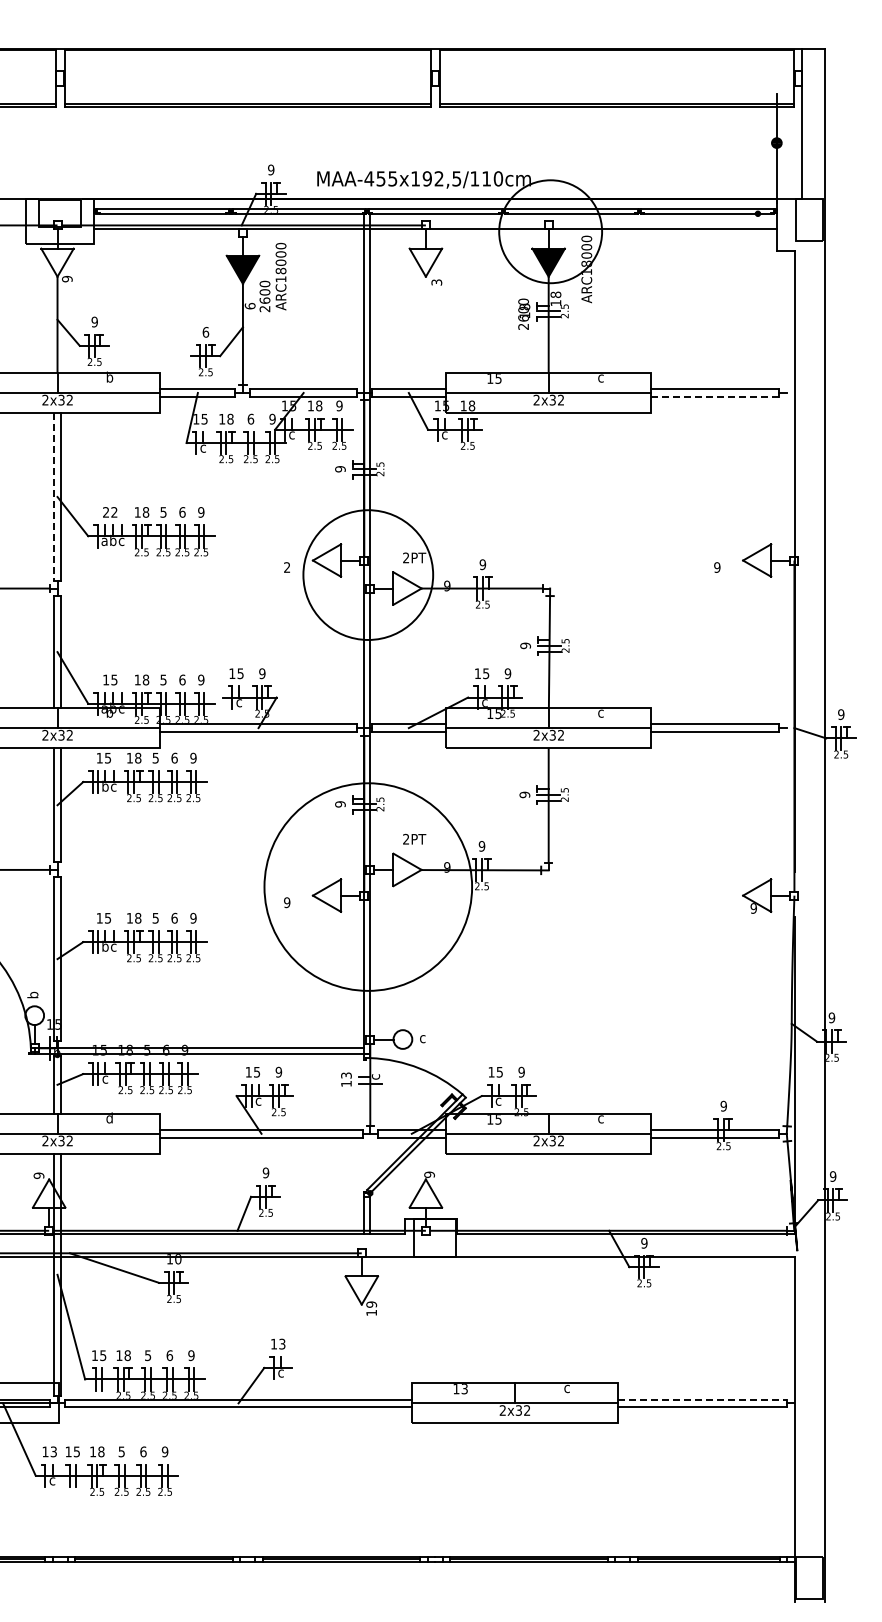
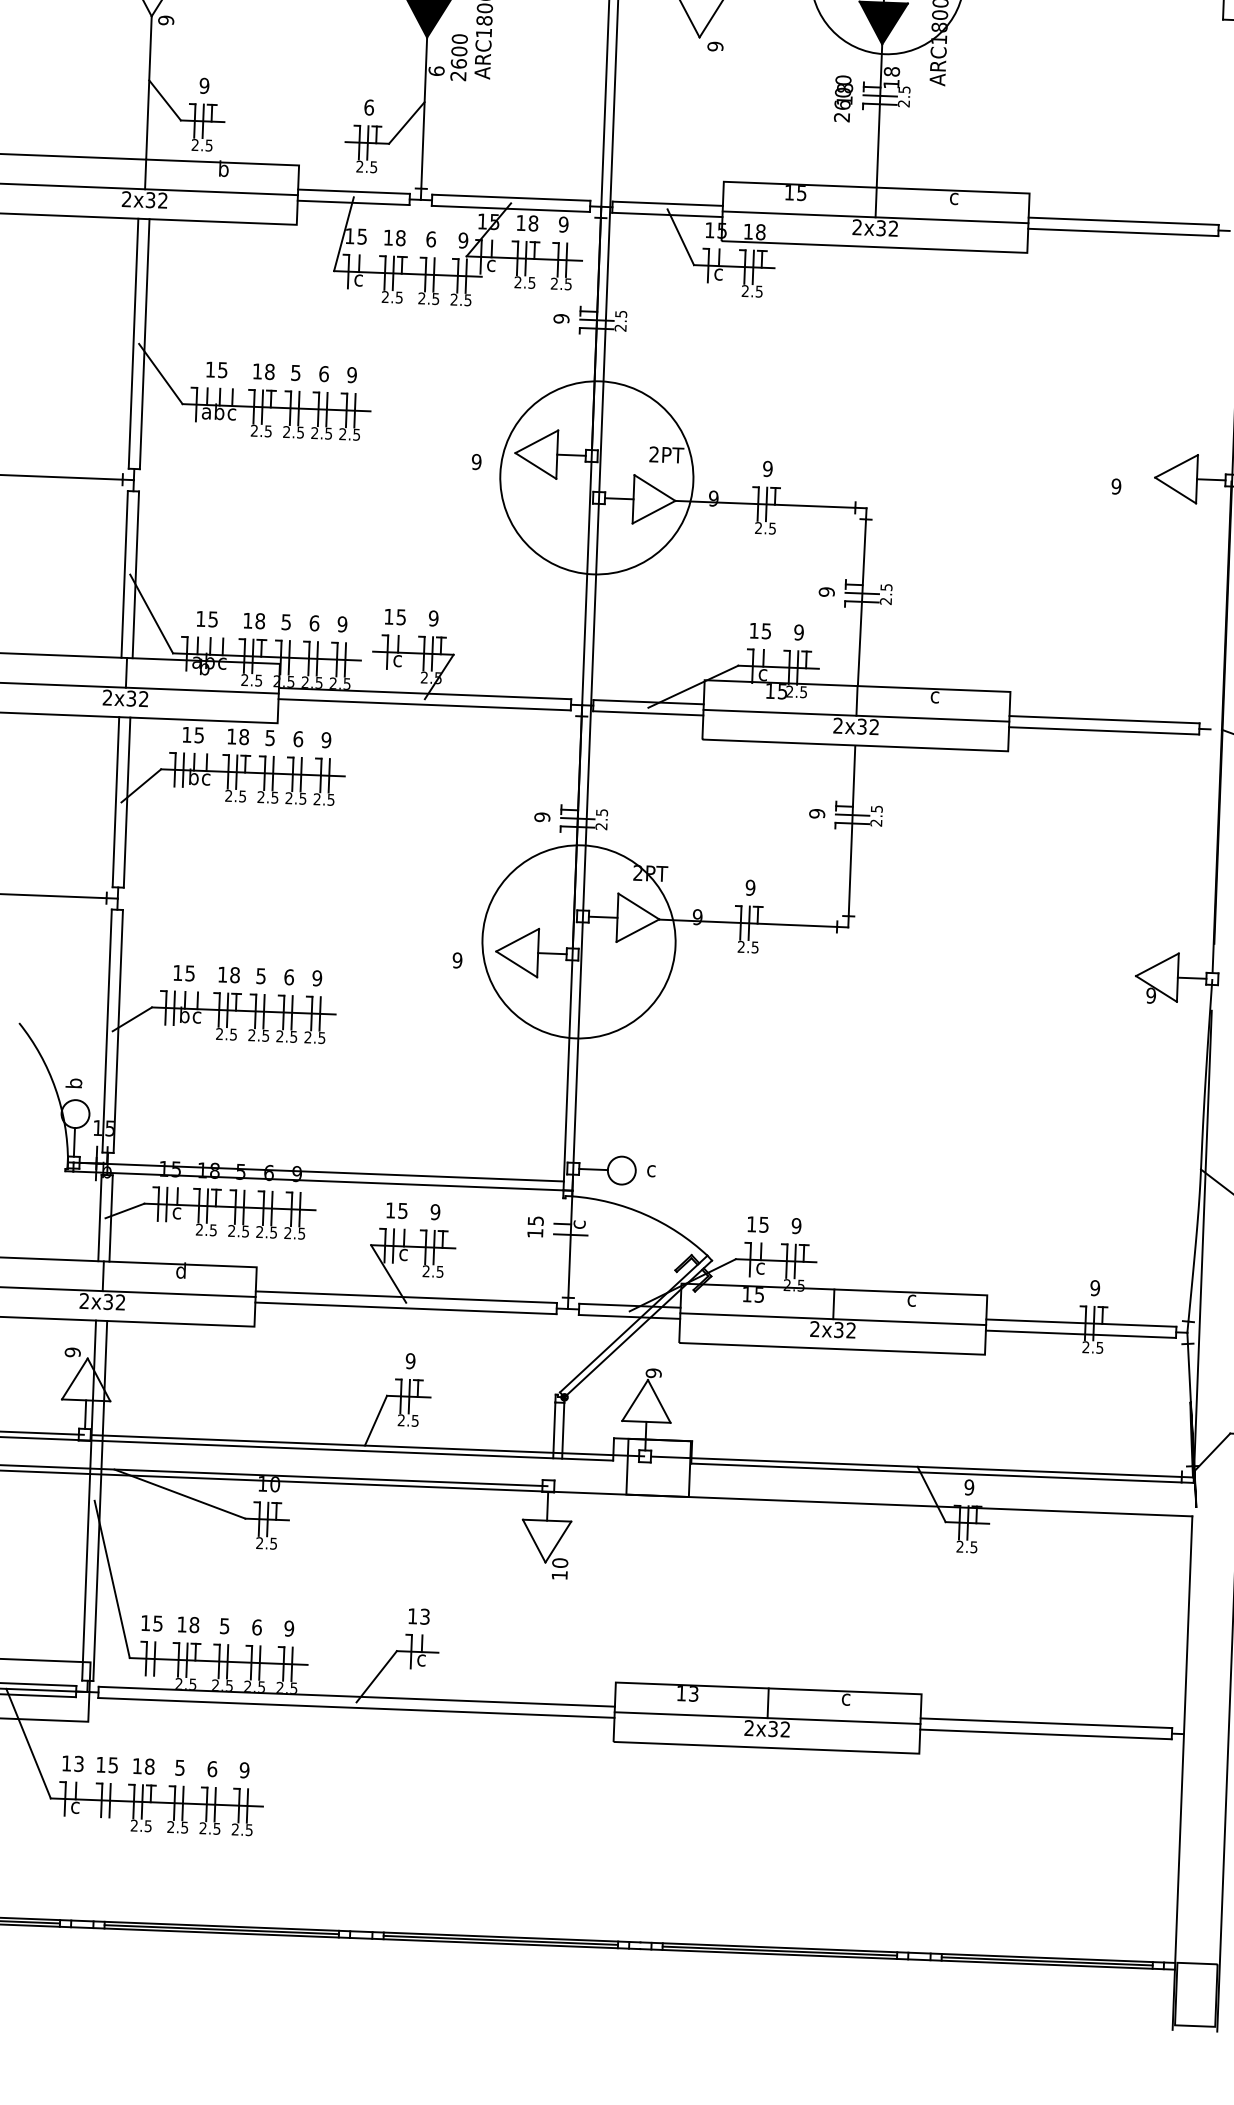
text: (436, 282) -> (715, 46), 3 -> 9
line: (715, 396) -> (1123, 232), dashed -> solid
line: (53, 497) -> (133, 344), dashed -> solid
text: (110, 512) -> (217, 370), 22 -> 15
text: (287, 567) -> (477, 461), 2 -> 9
circle: (368, 886) -> (579, 941), size x0.62
text: (345, 1075) -> (534, 1220), 13 -> 15
text: (371, 1304) -> (559, 1562), 19 -> 10
line: (702, 1399) -> (1046, 1723), dashed -> solid

